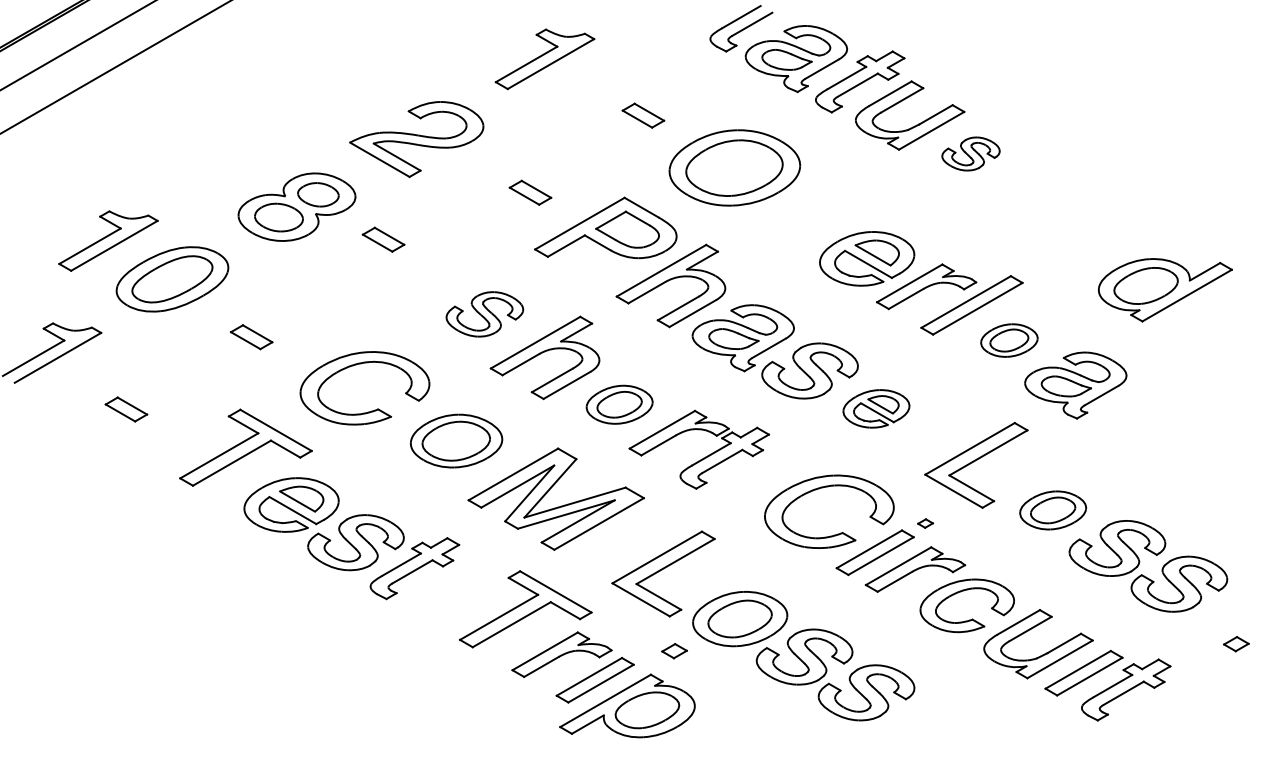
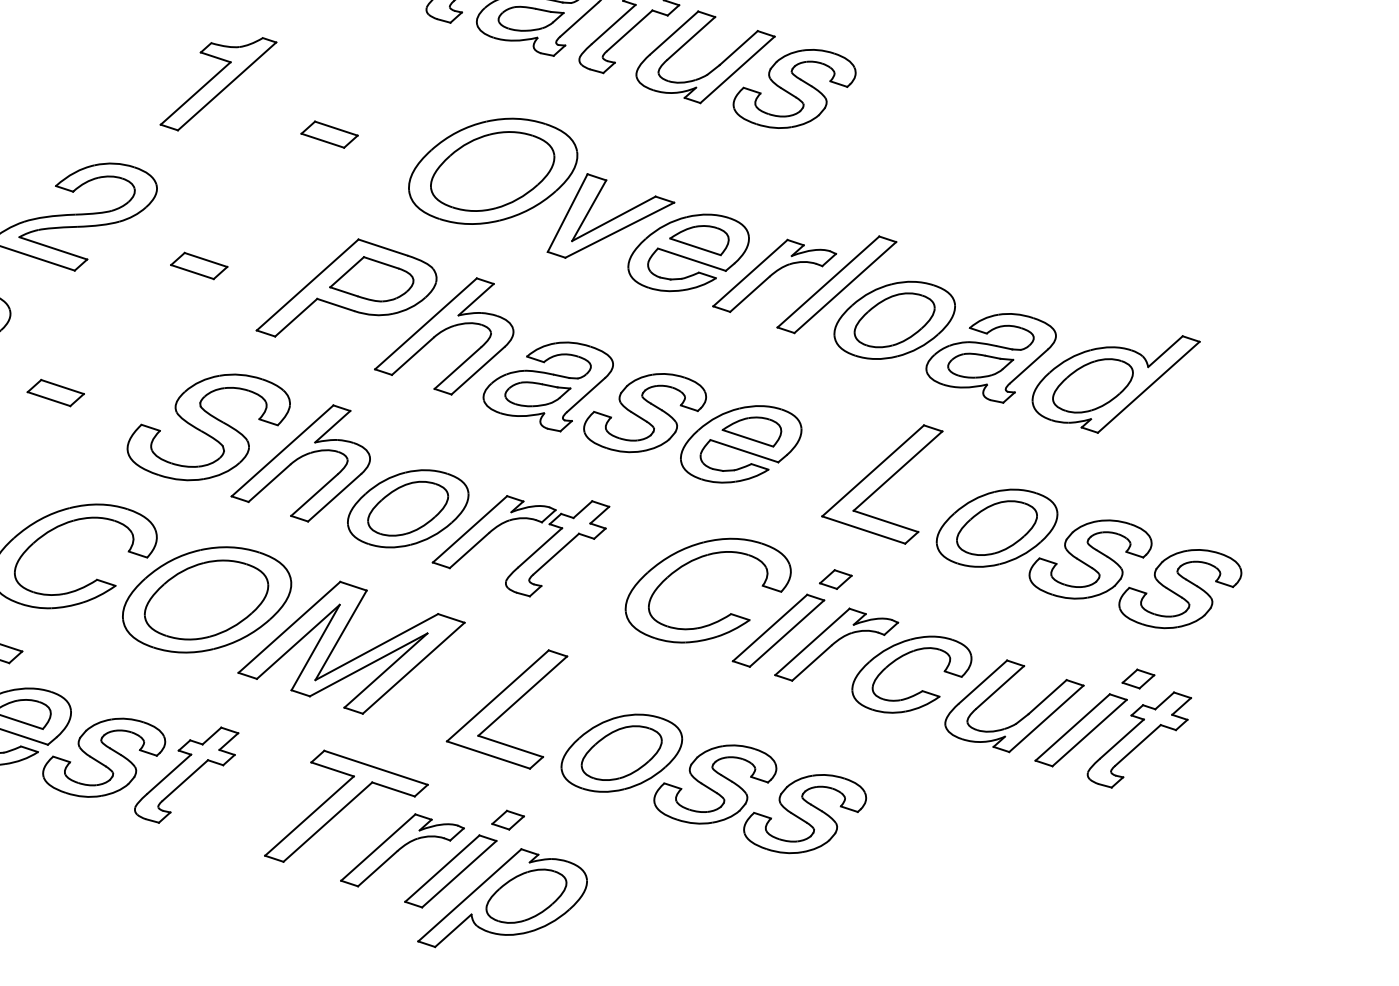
part: (643, 115) -> (329, 134), moved
part: (970, 153) -> (793, 88), size x1.67
part: (530, 192) -> (199, 265), moved
part: (817, 220) -> (614, 216), added
part: (383, 239) -> (55, 392), moved
part: (1165, 290) -> (1119, 386), moved
part: (484, 314) -> (208, 428), size x1.67
part: (1009, 340) -> (894, 320), size x1.67
part: (619, 404) -> (407, 508), size x1.43
part: (876, 408) -> (741, 443), size x1.43
part: (456, 440) -> (206, 598), size x1.43
part: (1053, 510) -> (997, 528), size x1.43
part: (925, 523) -> (835, 579), size x1.67
part: (1236, 644) -> (1138, 679), moved
part: (674, 651) -> (508, 820), moved

